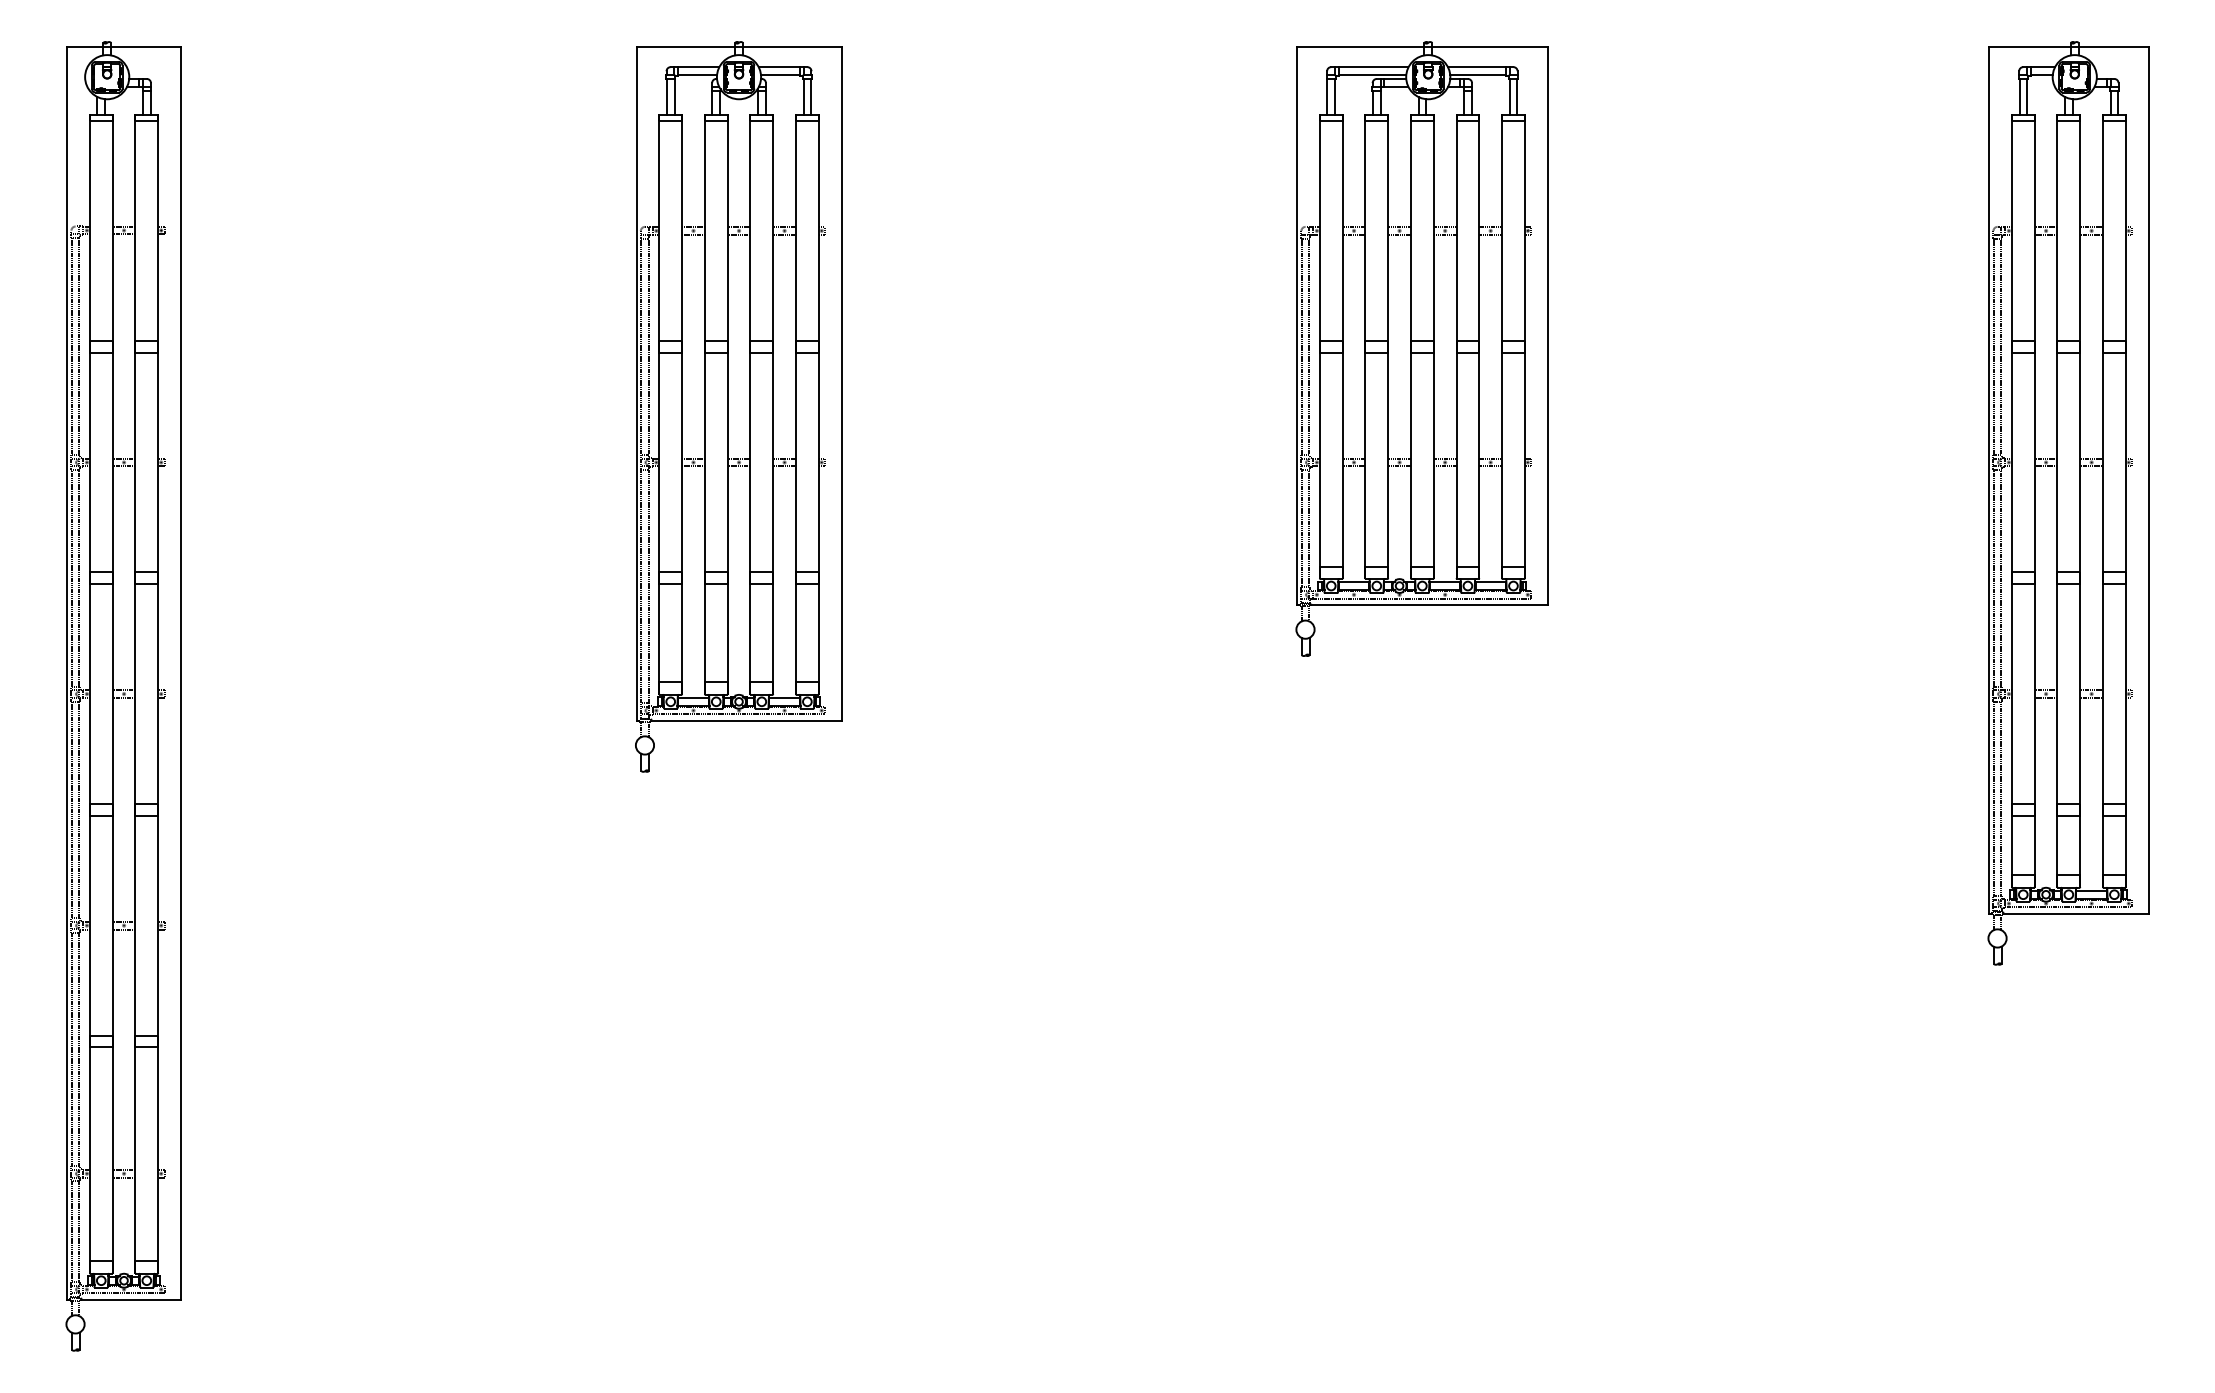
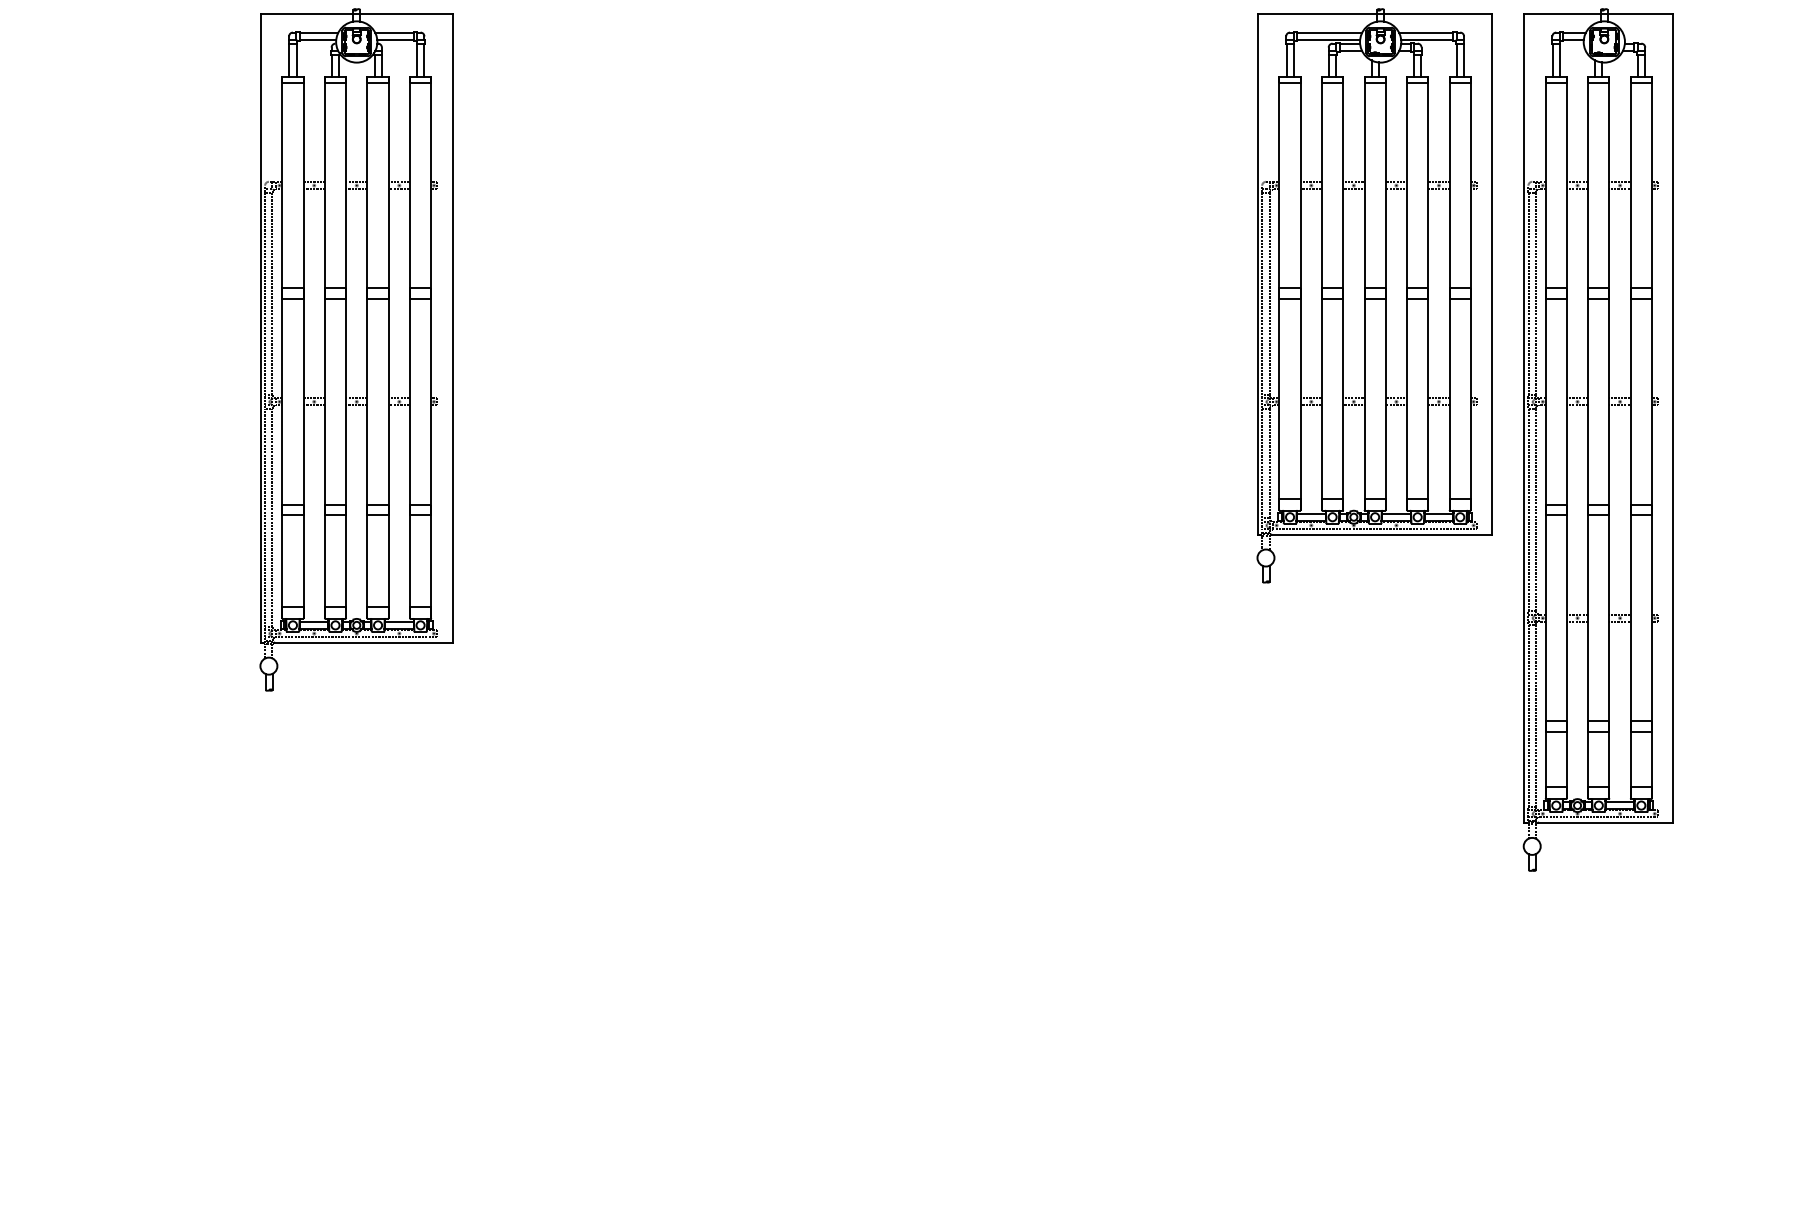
part: (1421, 348) -> (1374, 295), moved

